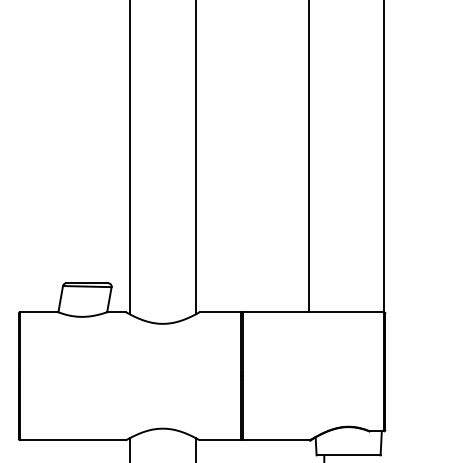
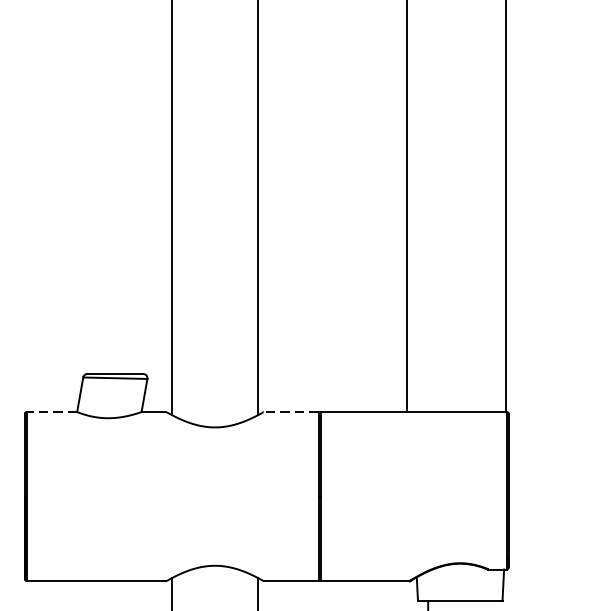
line: (38, 312) -> (50, 412), solid -> dashed
line: (220, 312) -> (291, 412), solid -> dashed

